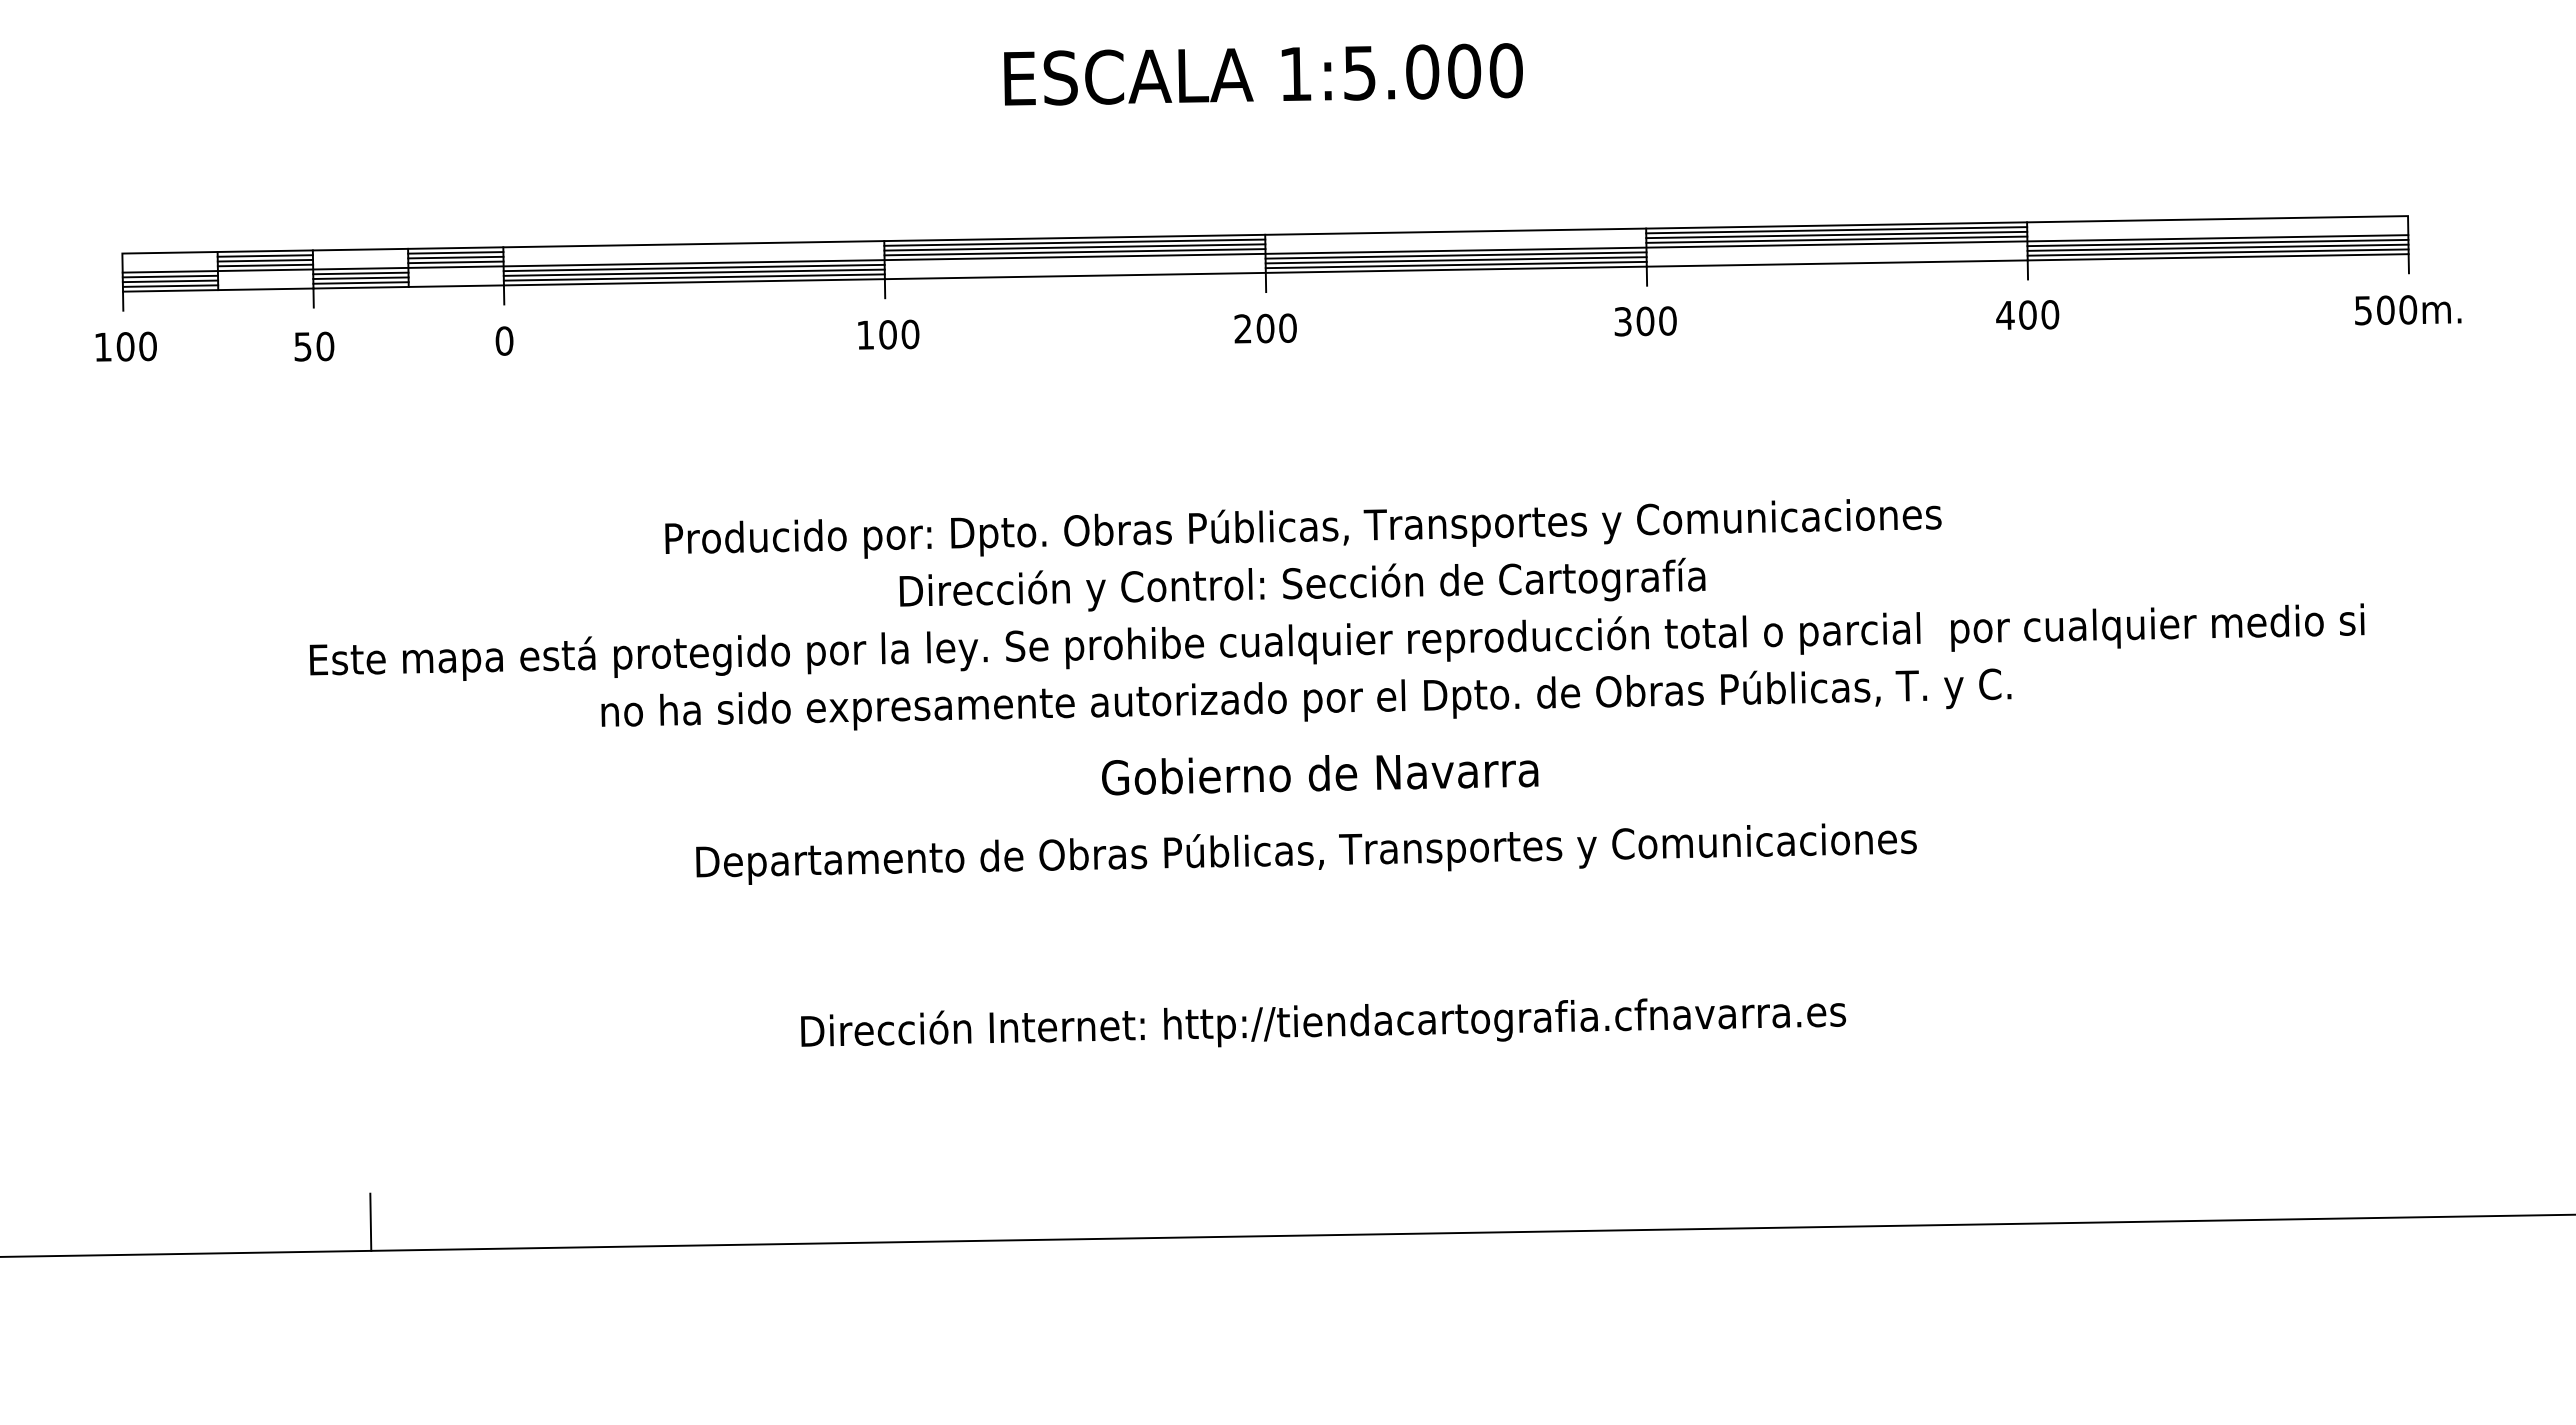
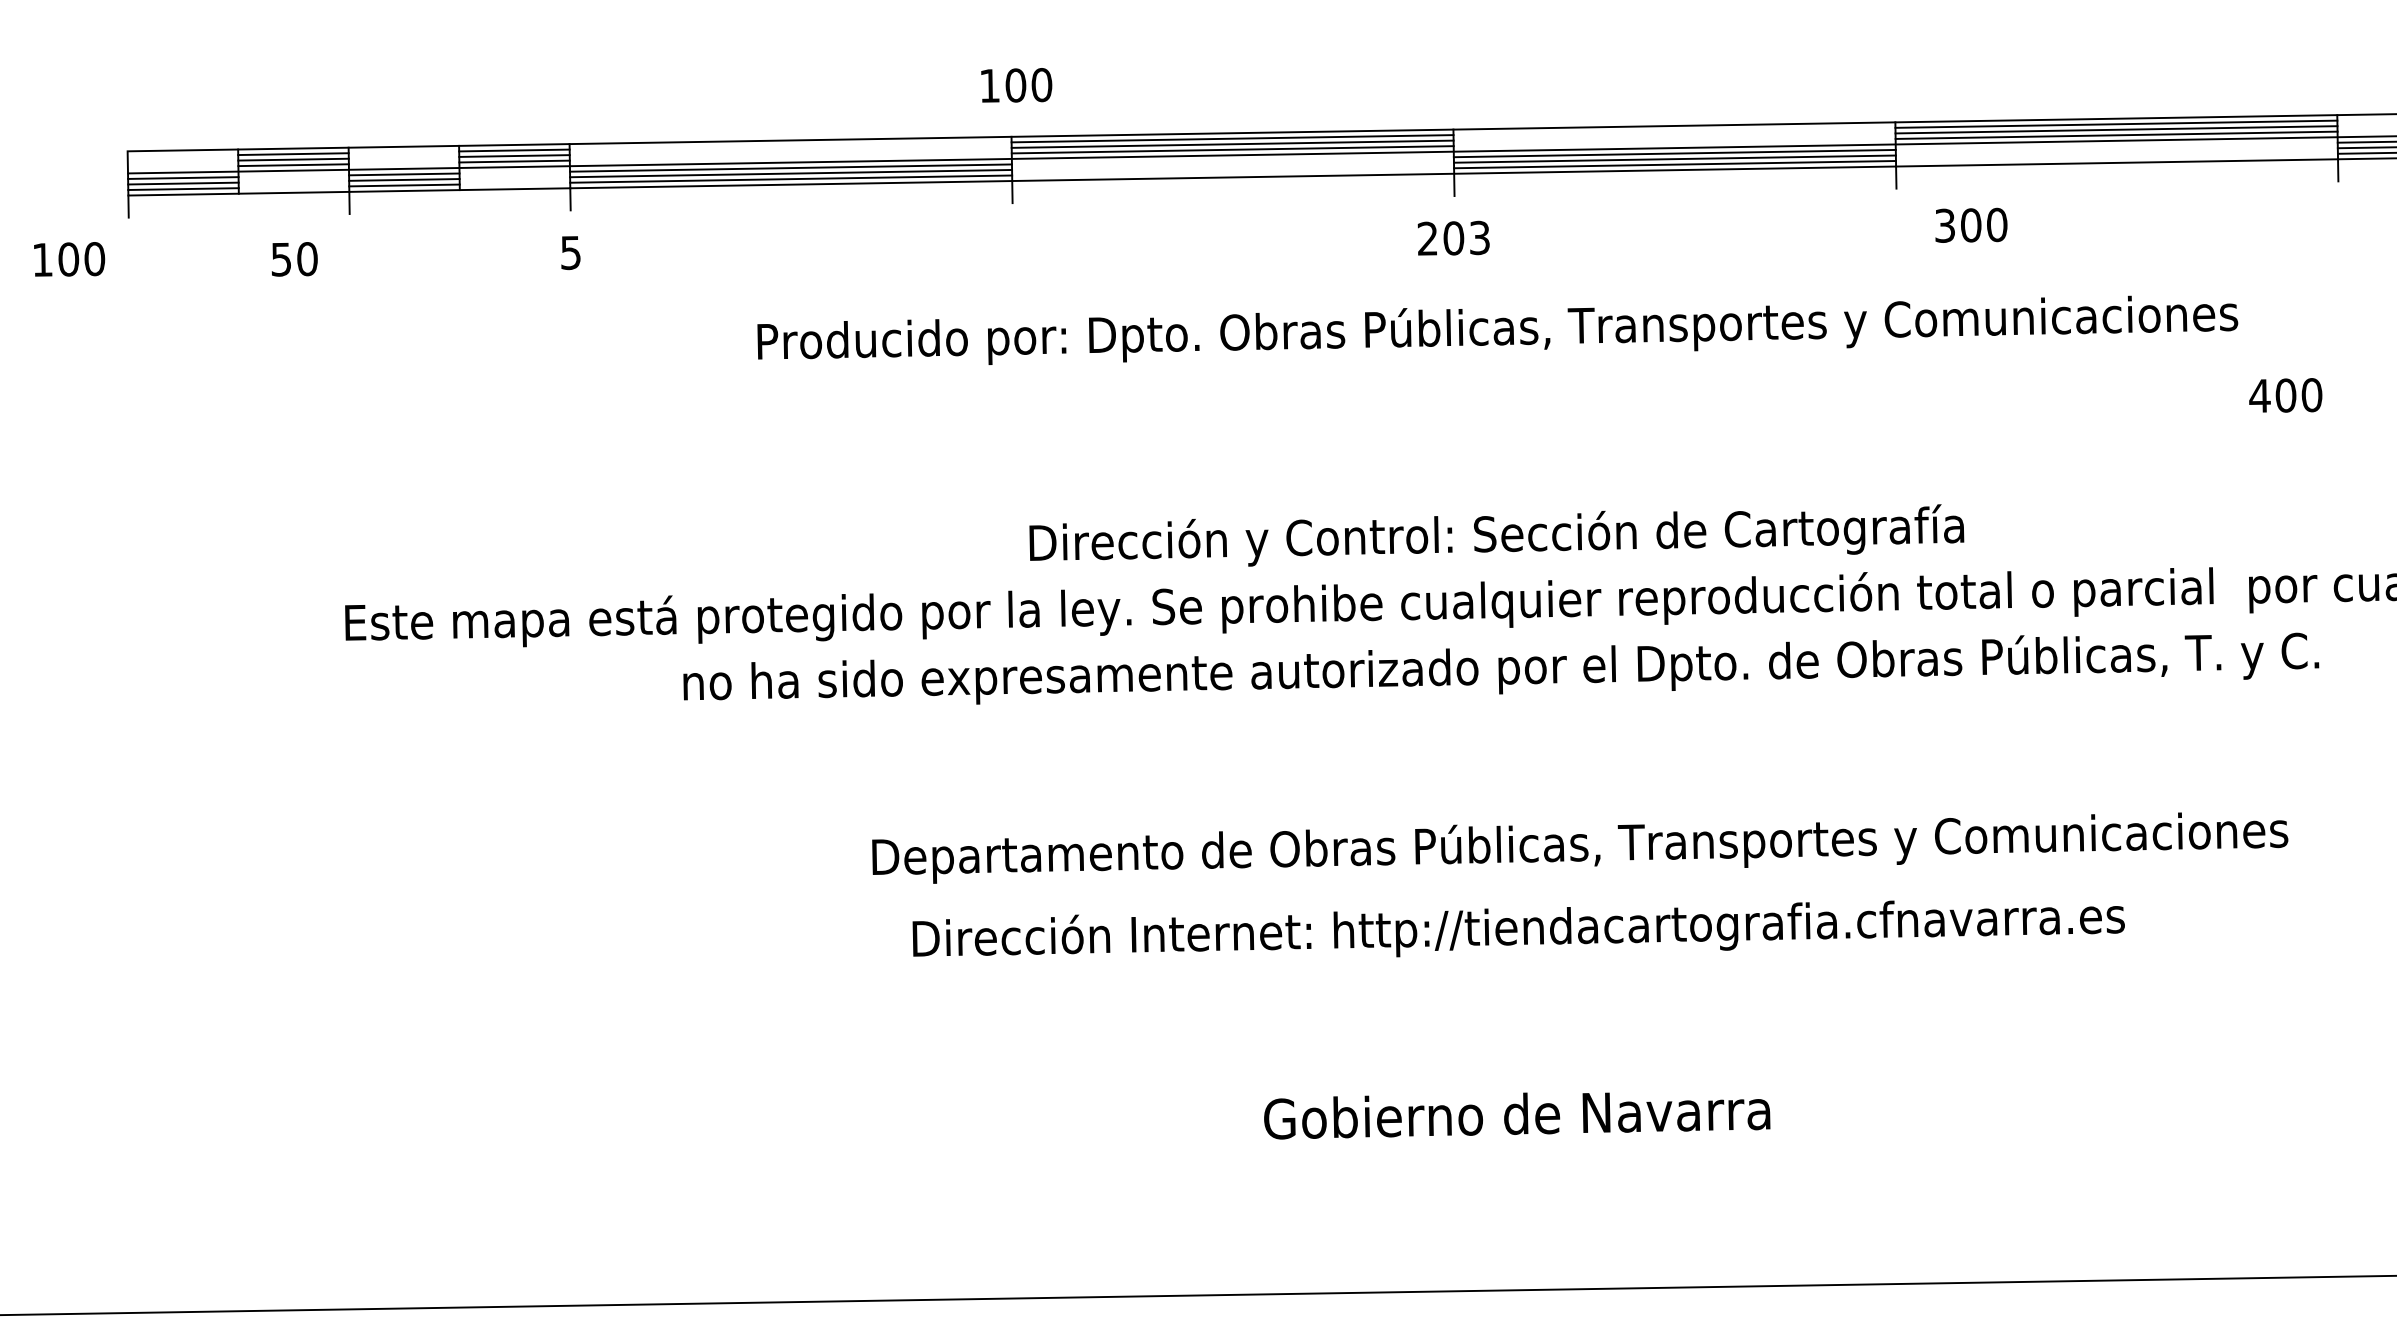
text: (2027, 314) -> (2285, 394), moved
text: (1645, 321) -> (1971, 225), moved
text: (1287, 327) -> (1479, 237), 200 -> 203
text: (888, 334) -> (1016, 85), moved
text: (504, 340) -> (570, 252), 0 -> 5
text: (125, 346) -> (68, 259), moved
text: (314, 346) -> (294, 259), moved
text: (1303, 528) -> (1497, 329), moved
text: (1320, 775) -> (1517, 1116), moved
text: (1306, 853) -> (1580, 847), moved
text: (1323, 1022) -> (1518, 928), moved
line: (370, 1221) -> (415, 1274), removed

